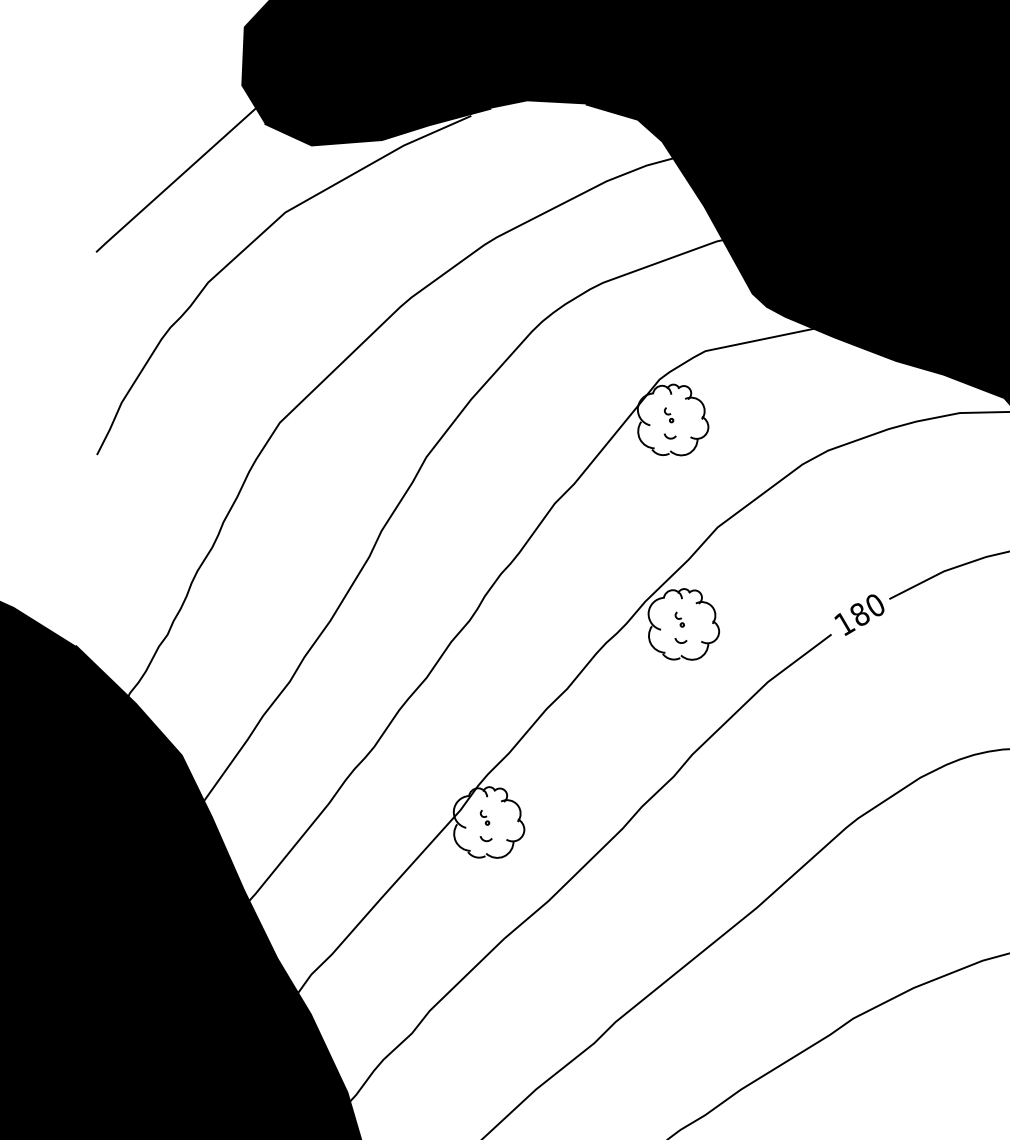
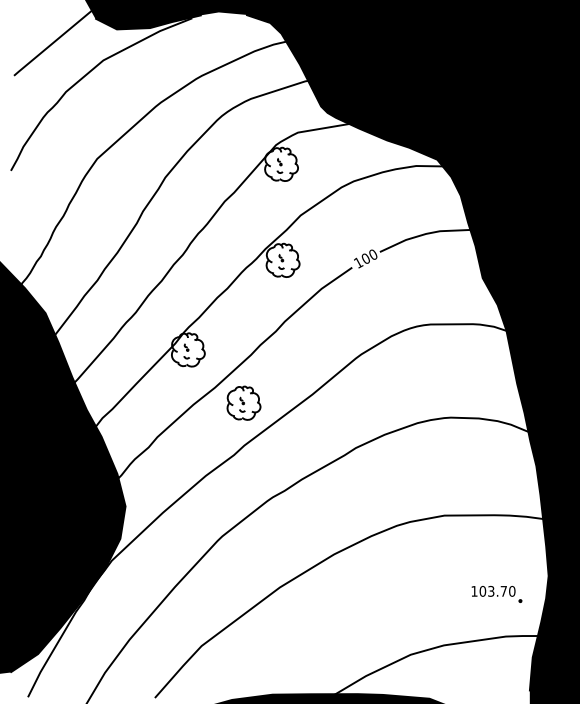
text: (859, 614) -> (365, 258), 180 -> 100
part: (610, 930) -> (243, 402), added

